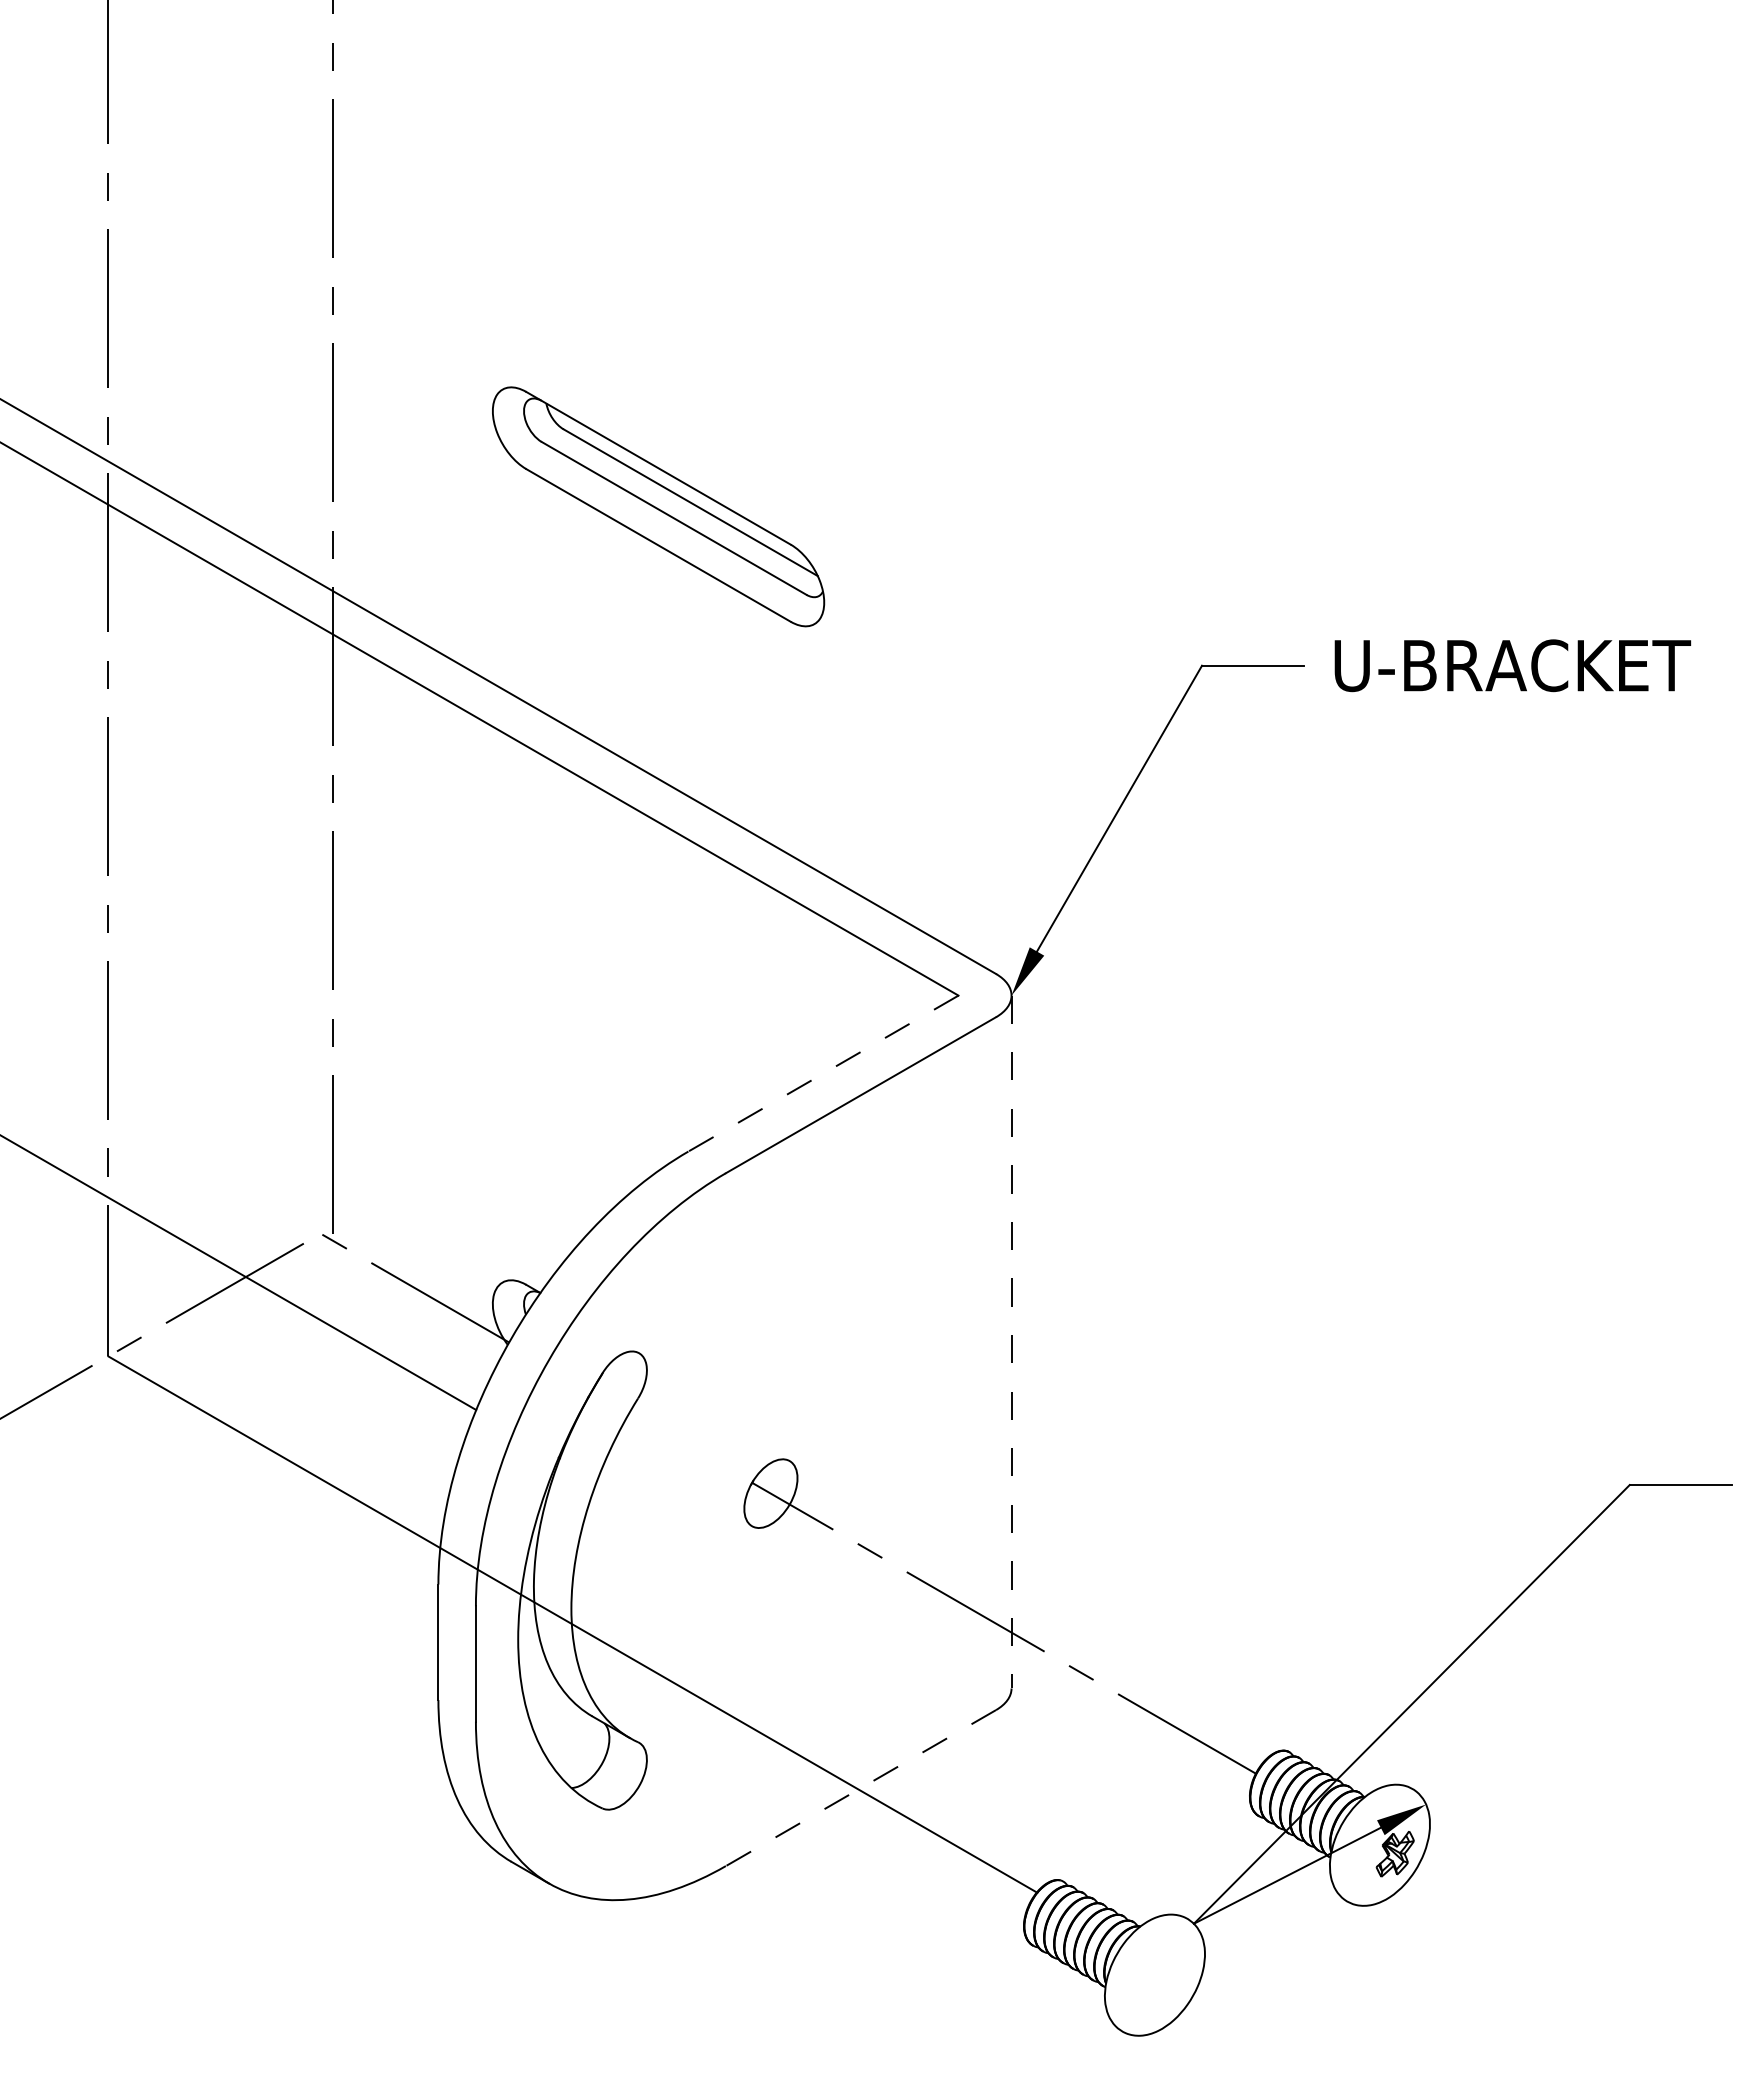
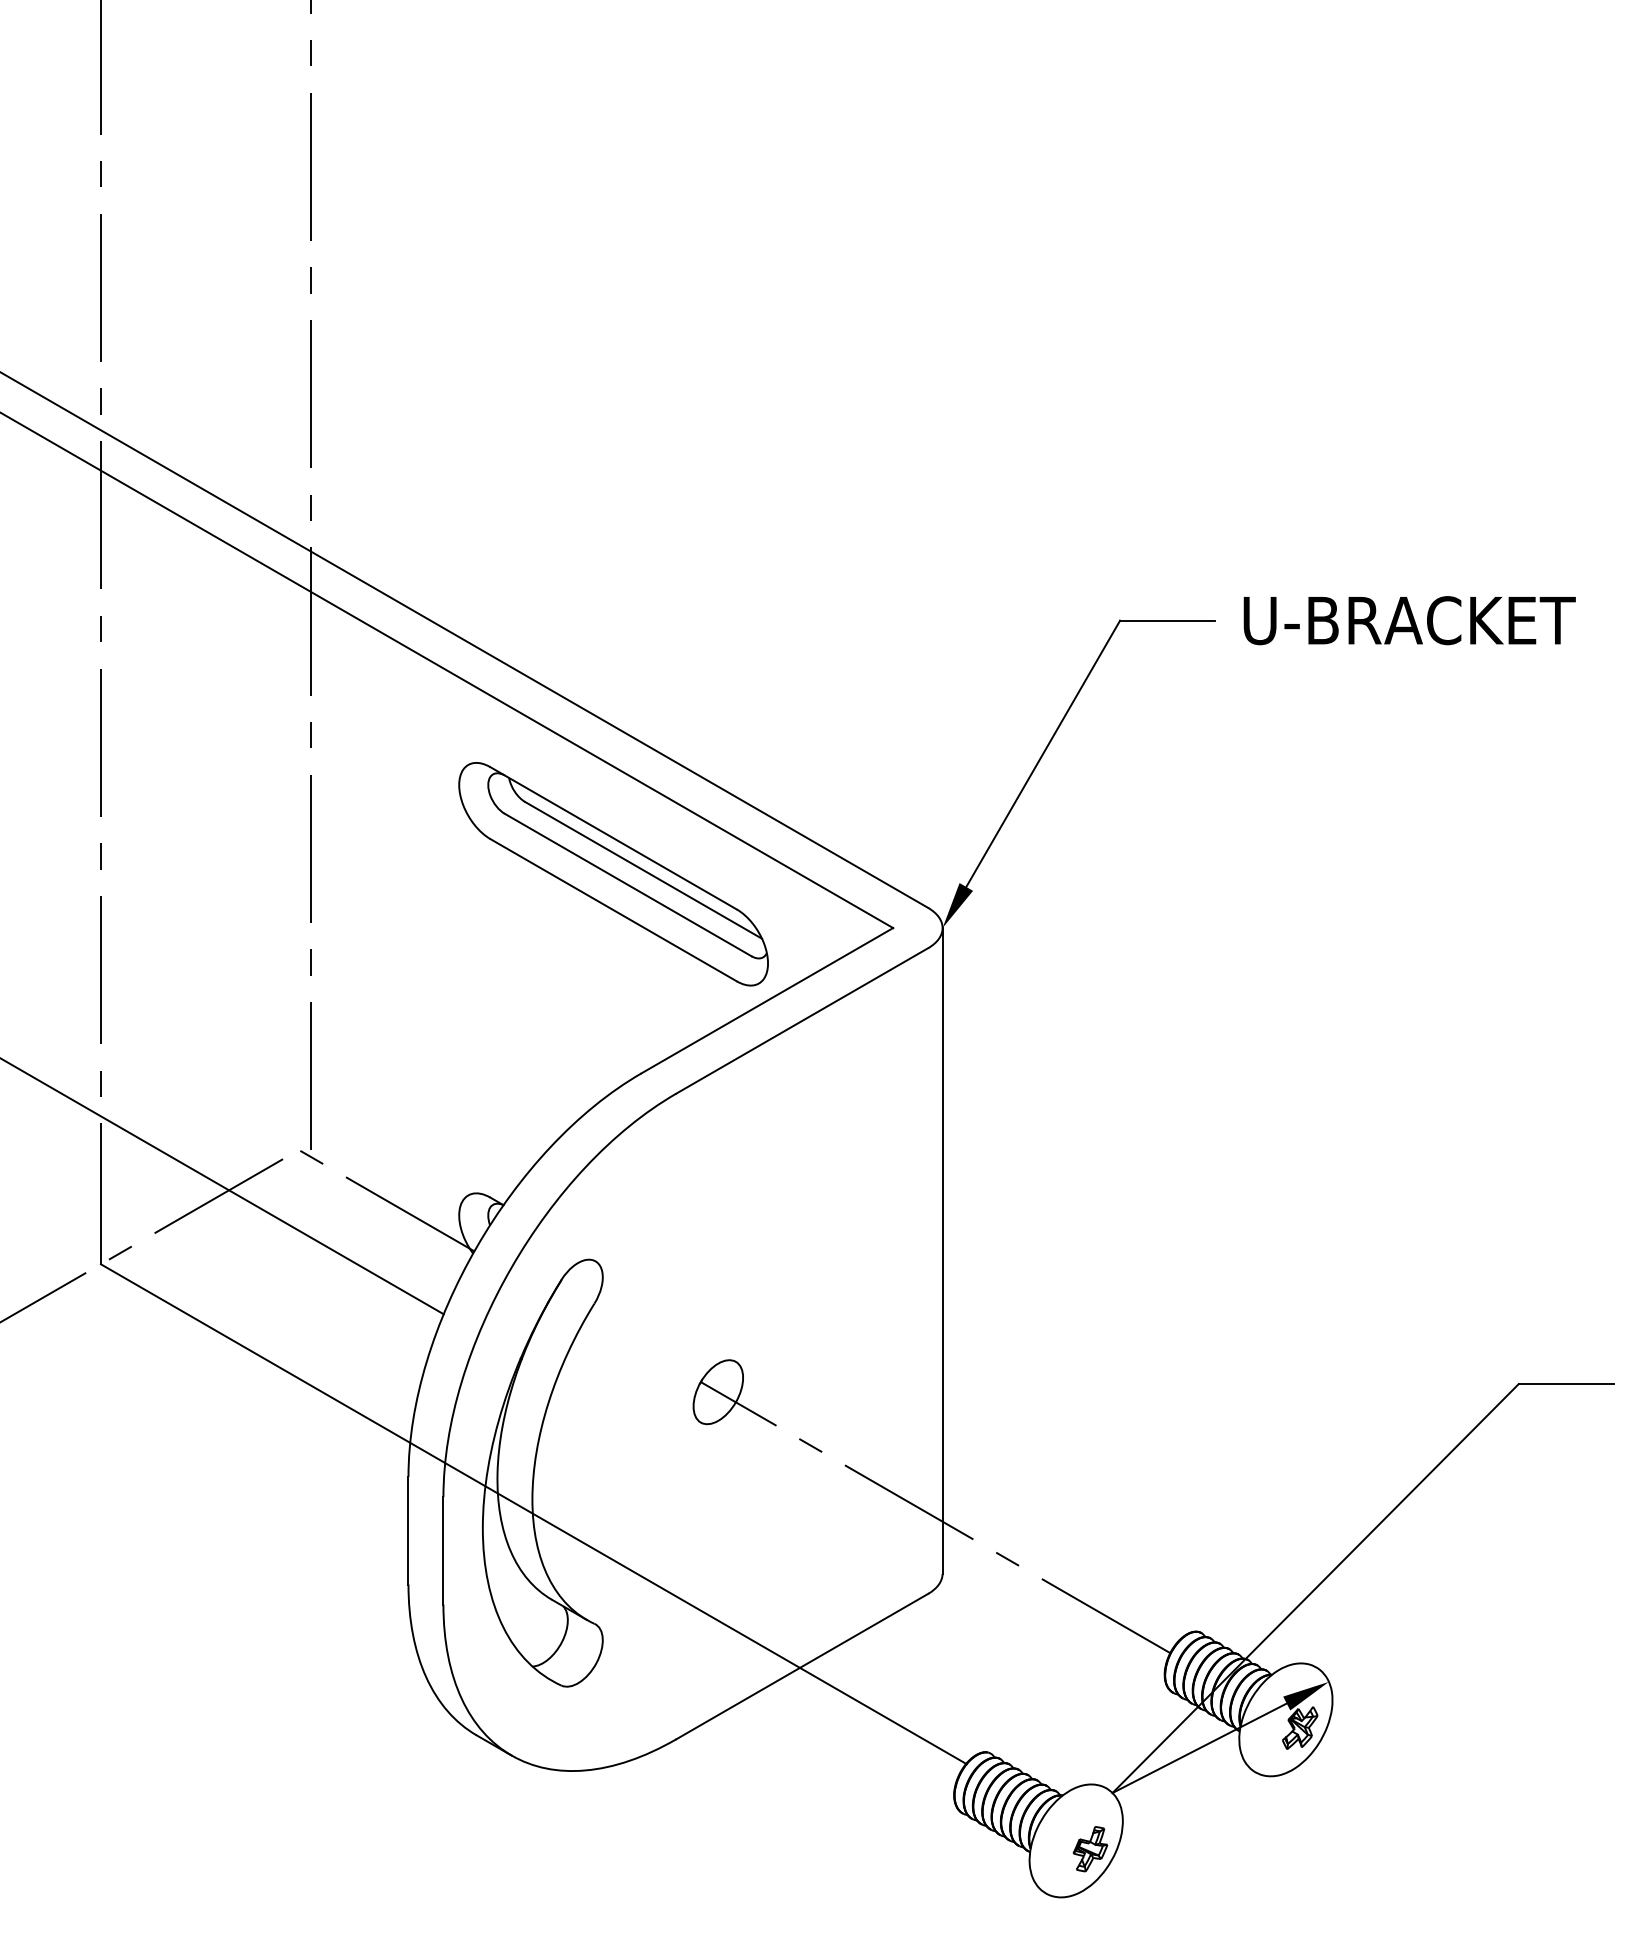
part: (658, 506) -> (613, 873), moved
line: (823, 1073) -> (767, 1000), dashed -> solid
line: (1011, 1342) -> (942, 1251), dashed -> solid
line: (860, 1788) -> (801, 1666), dashed -> solid
part: (1170, 1983) -> (1090, 1848), added

